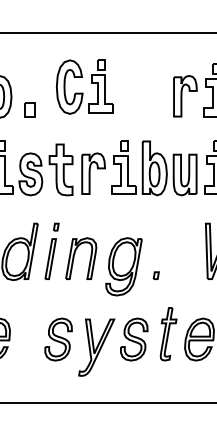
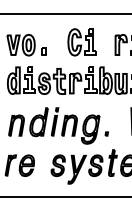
part: (83, 87) -> (81, 42), moved

